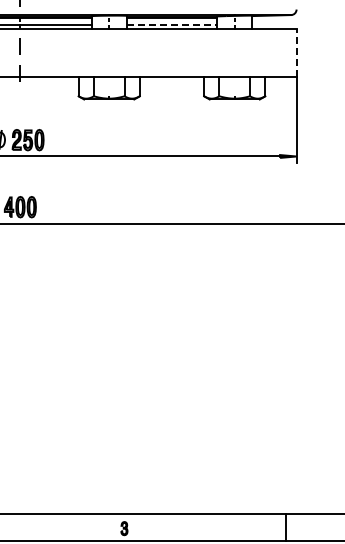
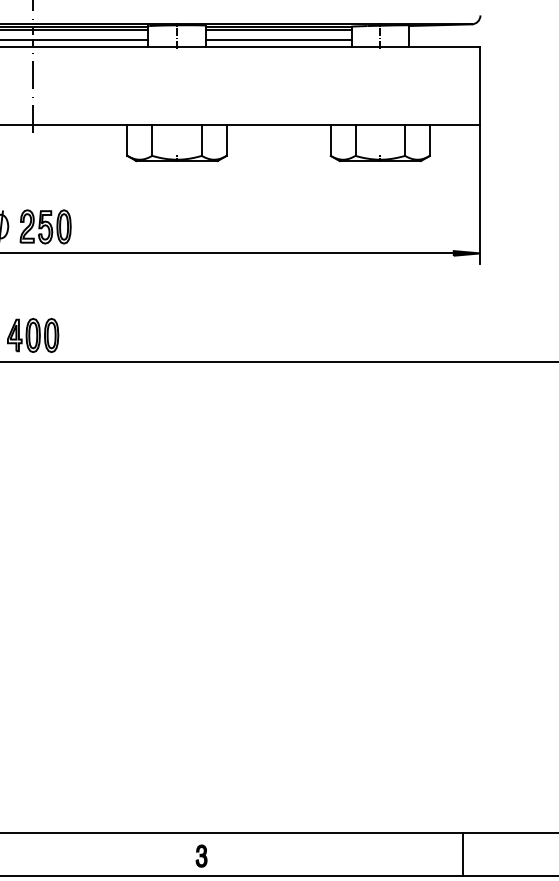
line: (172, 24) -> (279, 39), dashed -> solid
line: (296, 52) -> (480, 84), dashed -> solid

